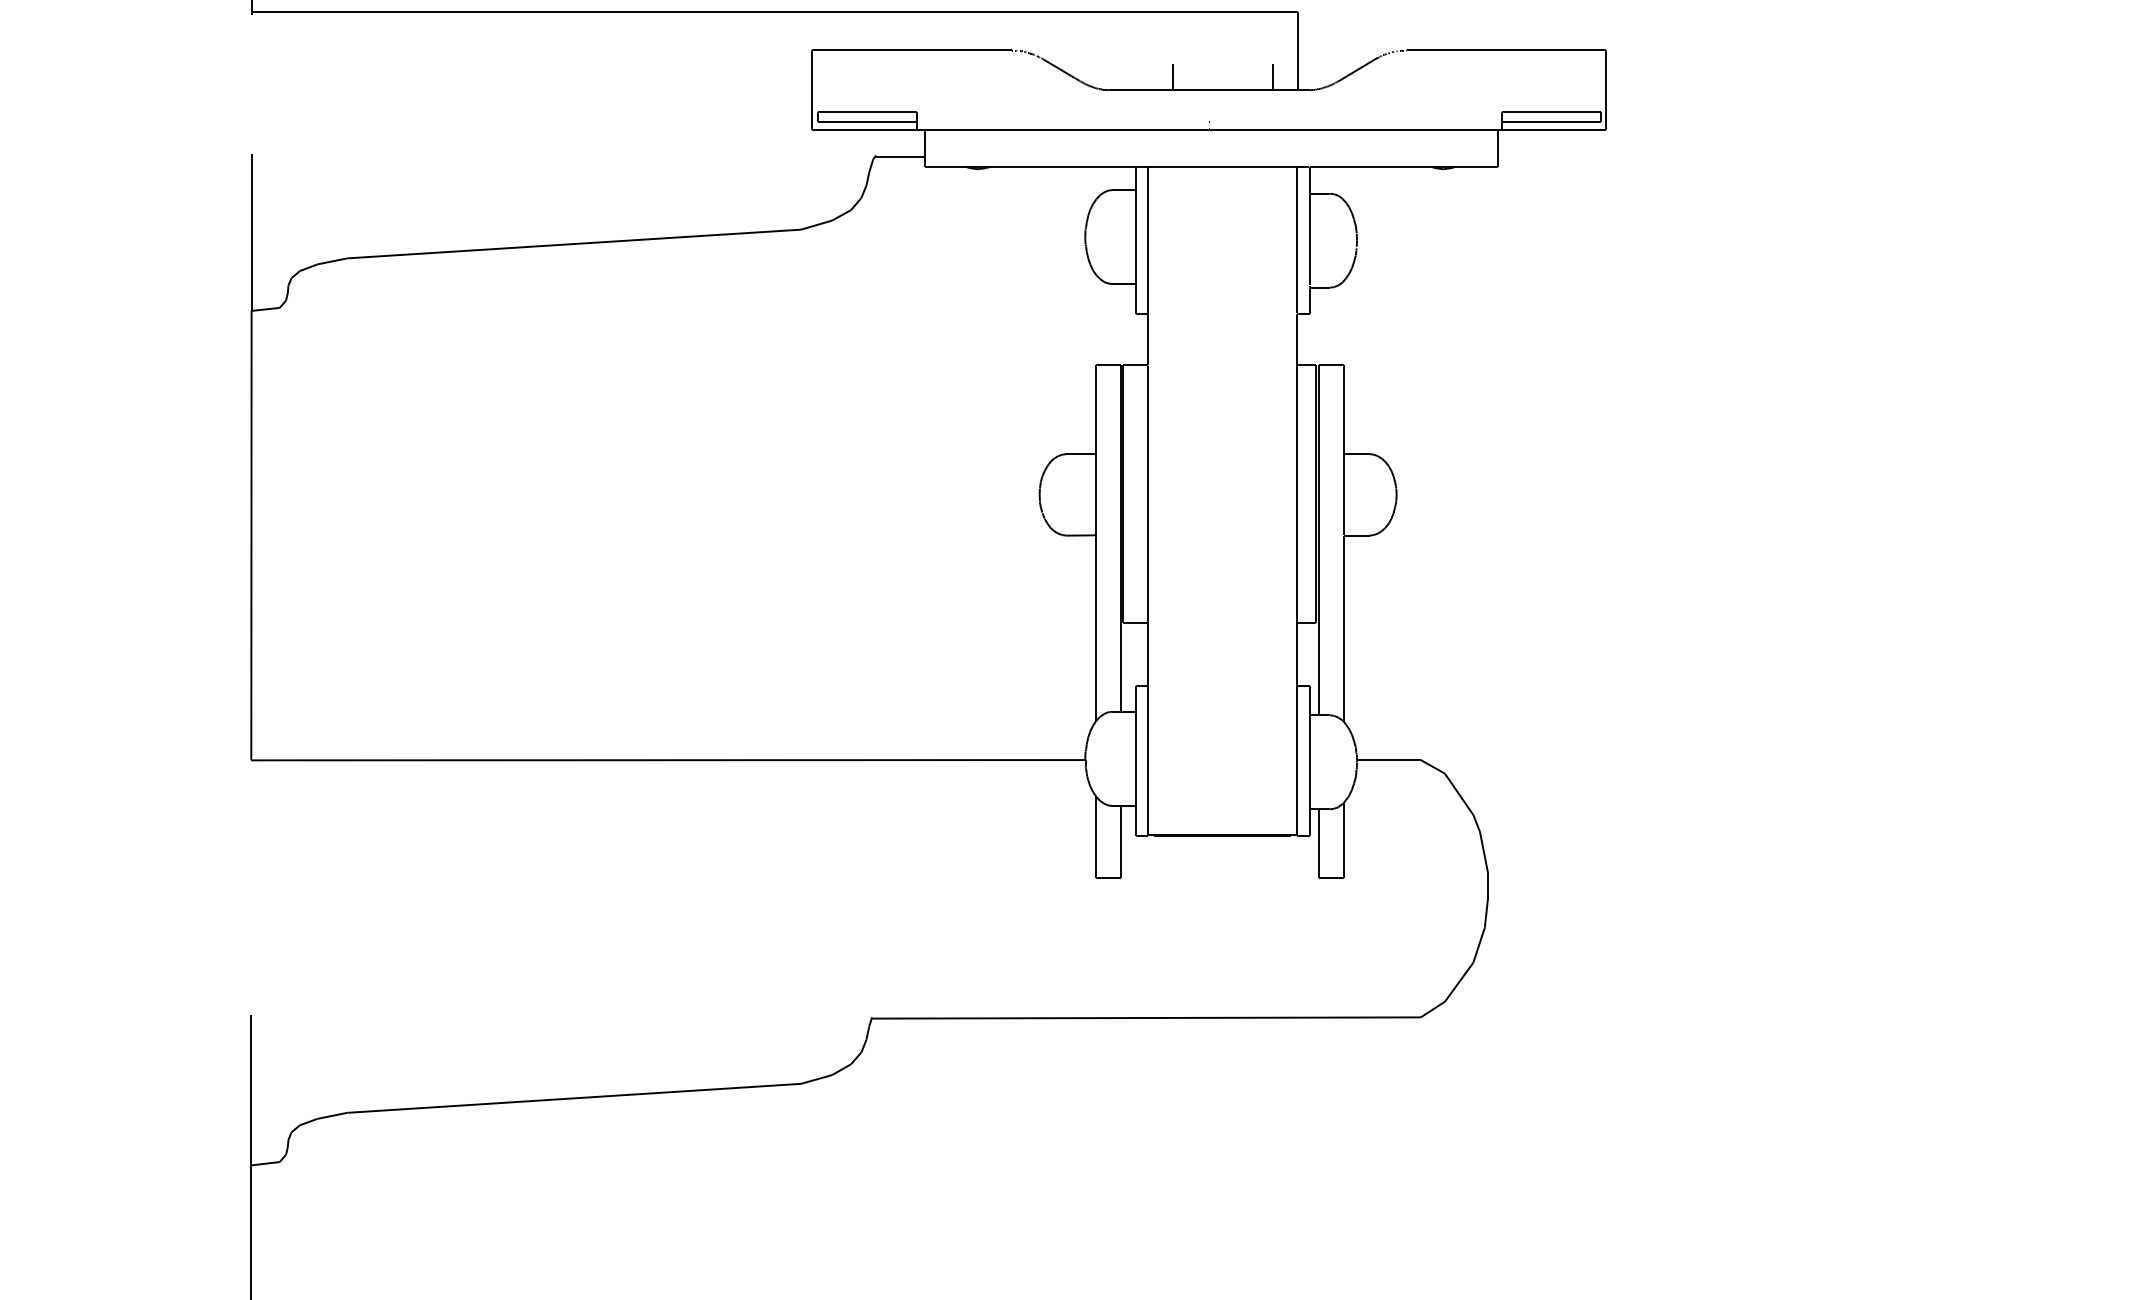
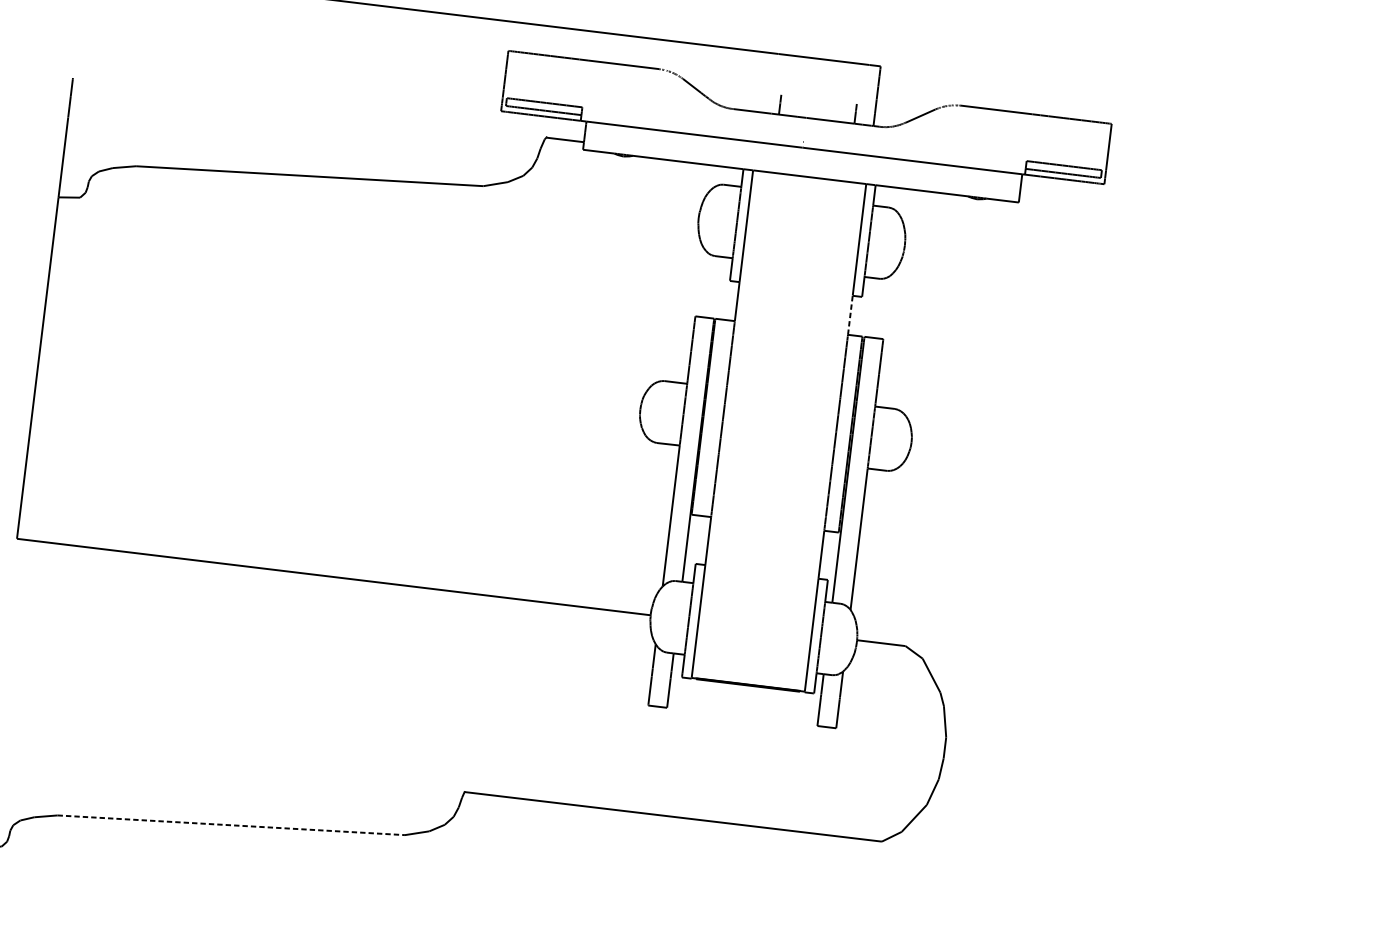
line: (1297, 339) -> (850, 315), solid -> dashed
line: (574, 1098) -> (231, 825), solid -> dashed

